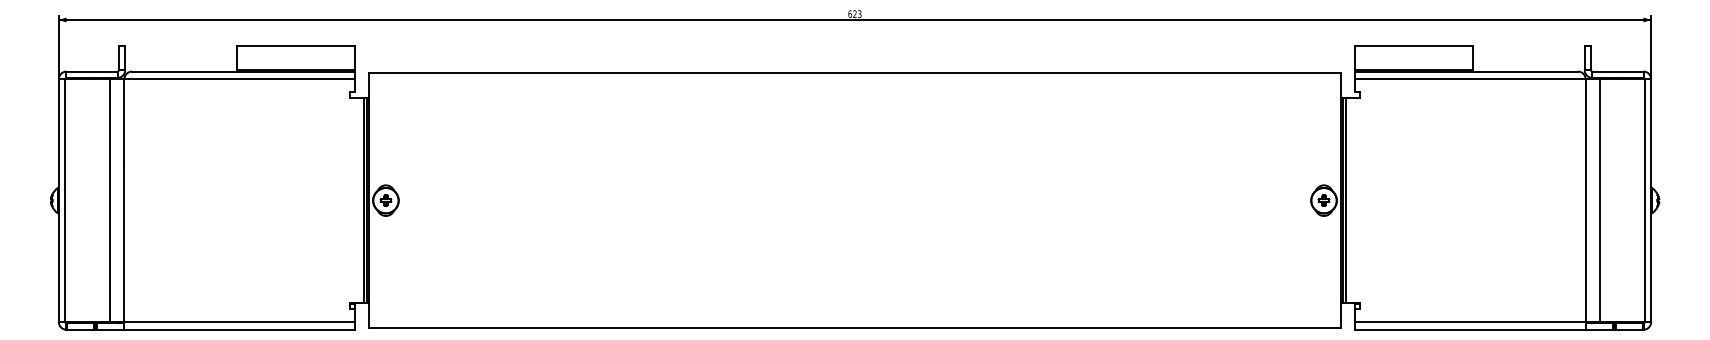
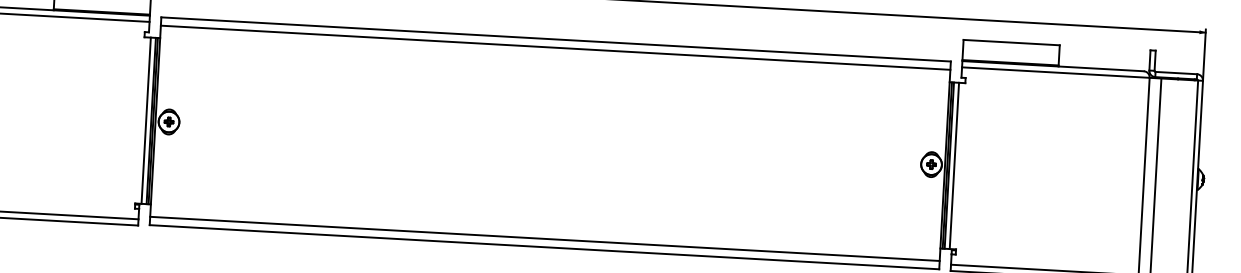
line: (854, 83) -> (555, 48), added
line: (357, 200) -> (145, 120), added
line: (1352, 200) -> (954, 165), added
line: (854, 318) -> (544, 239), added

